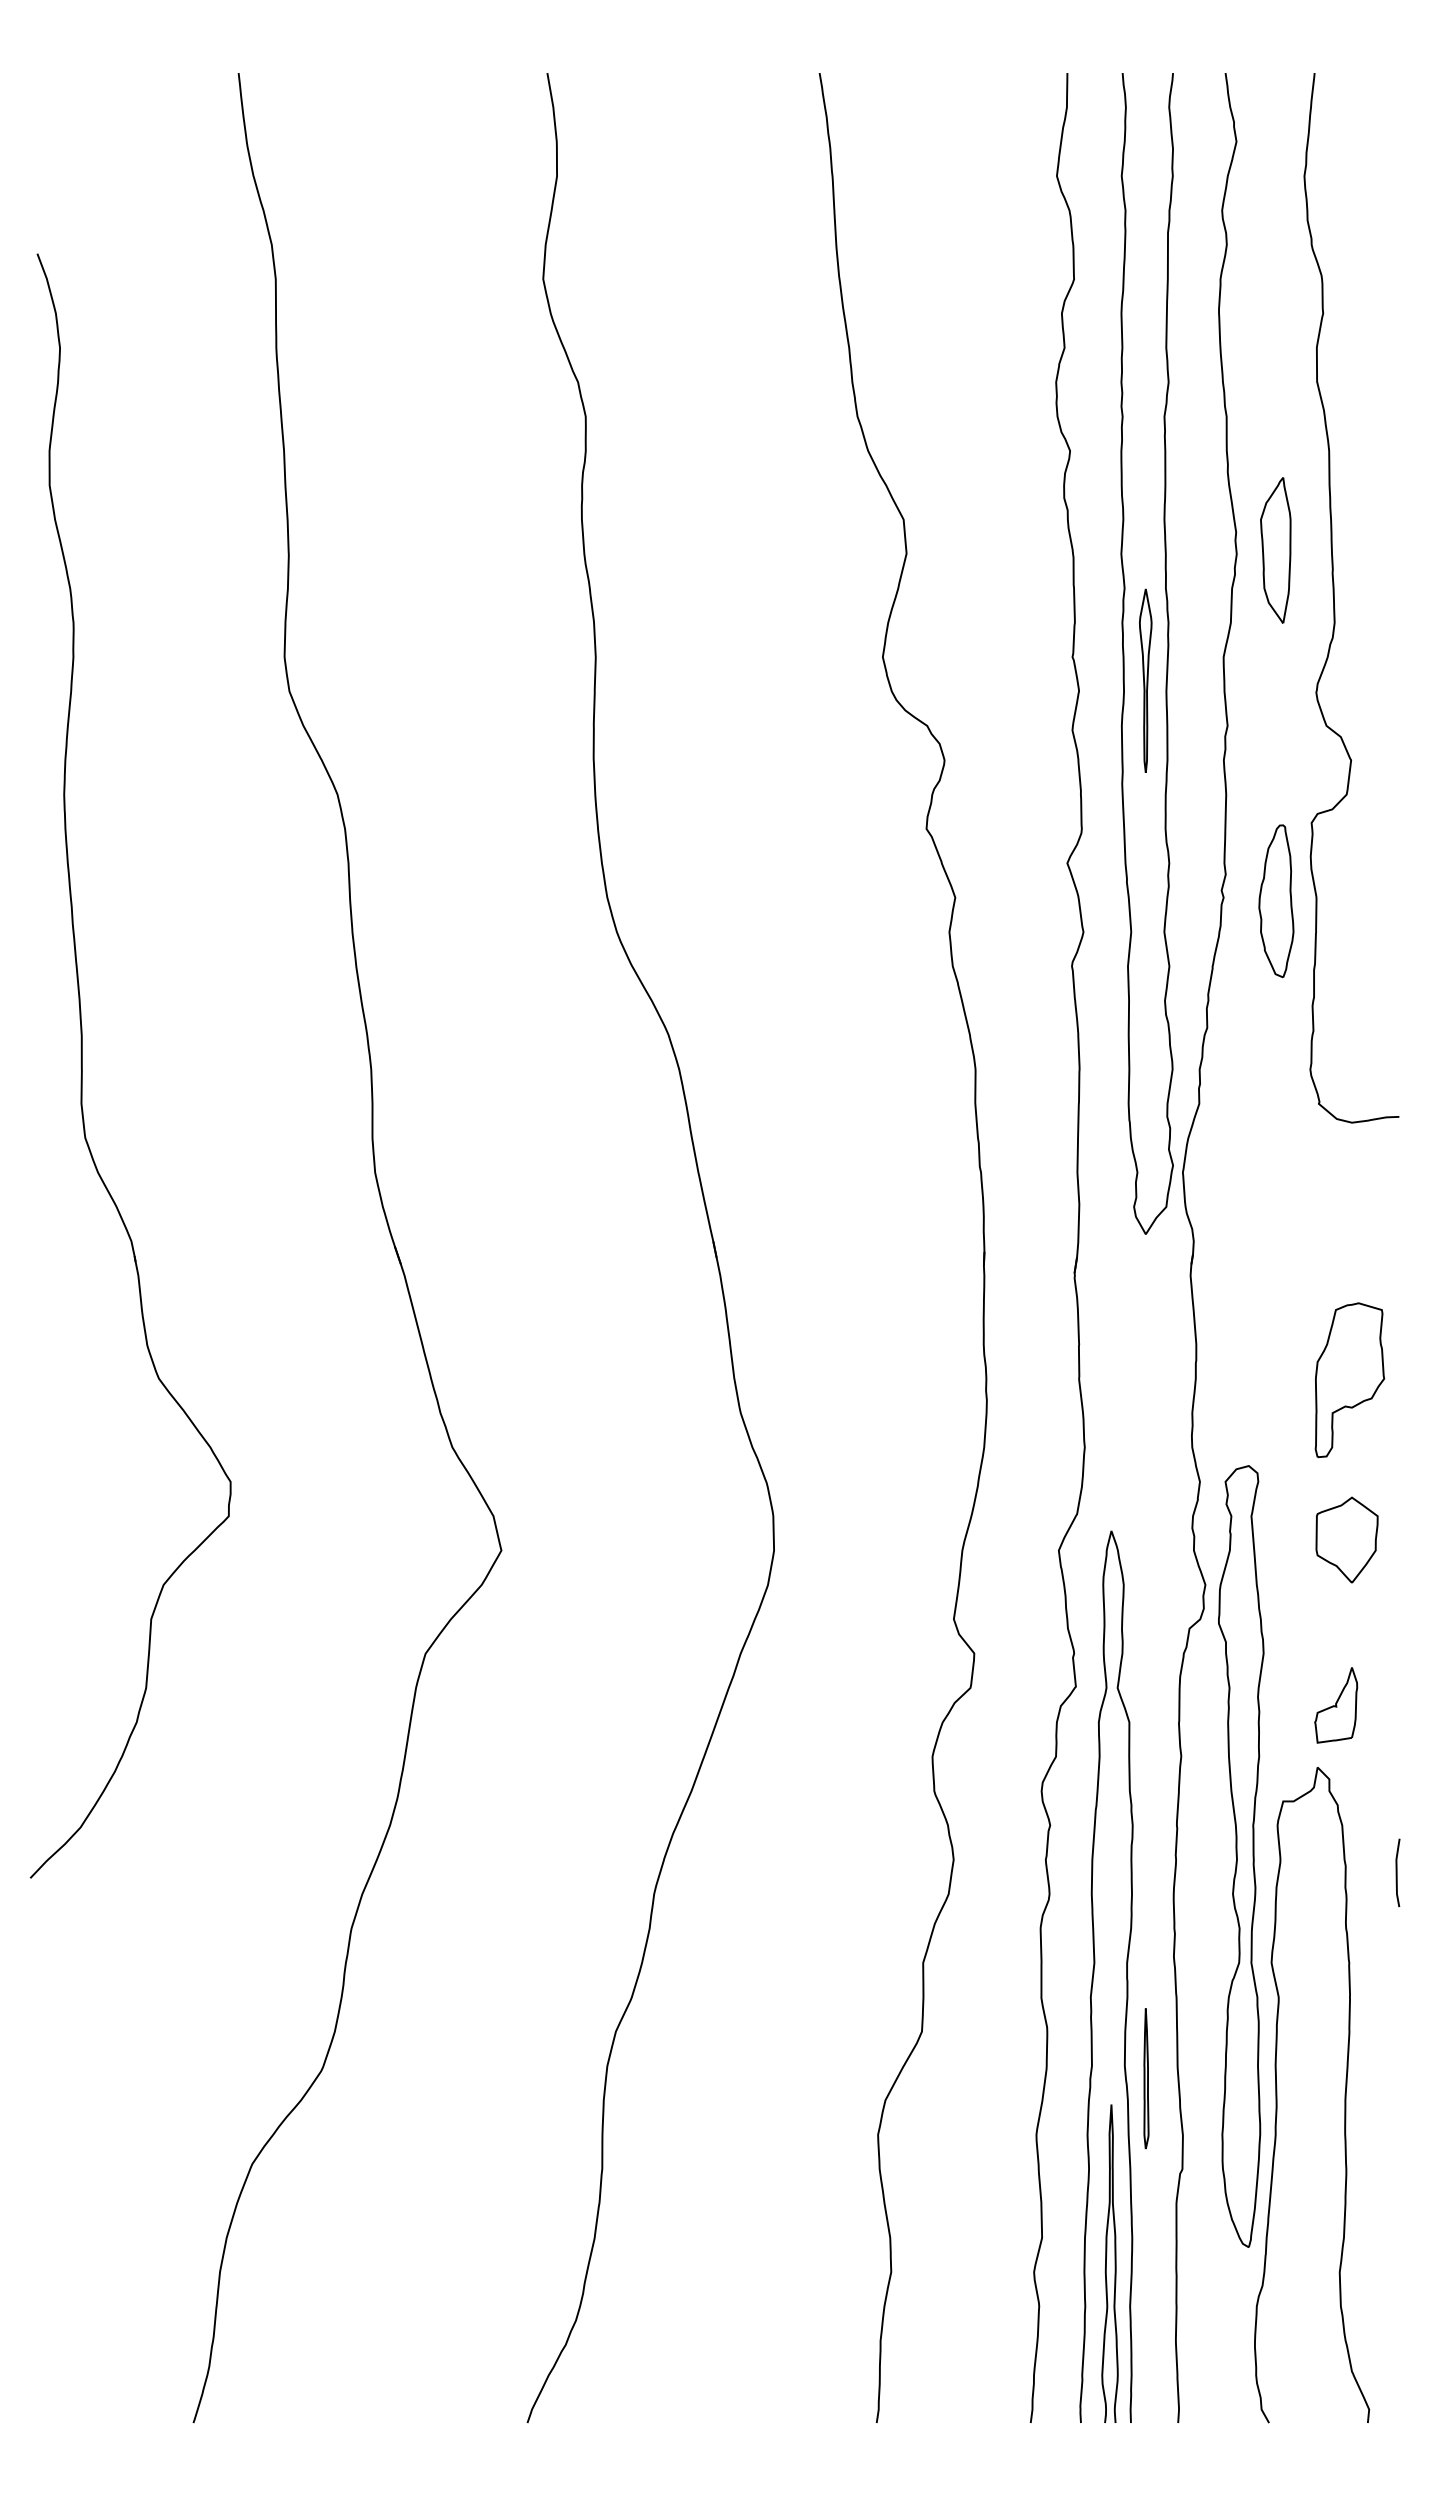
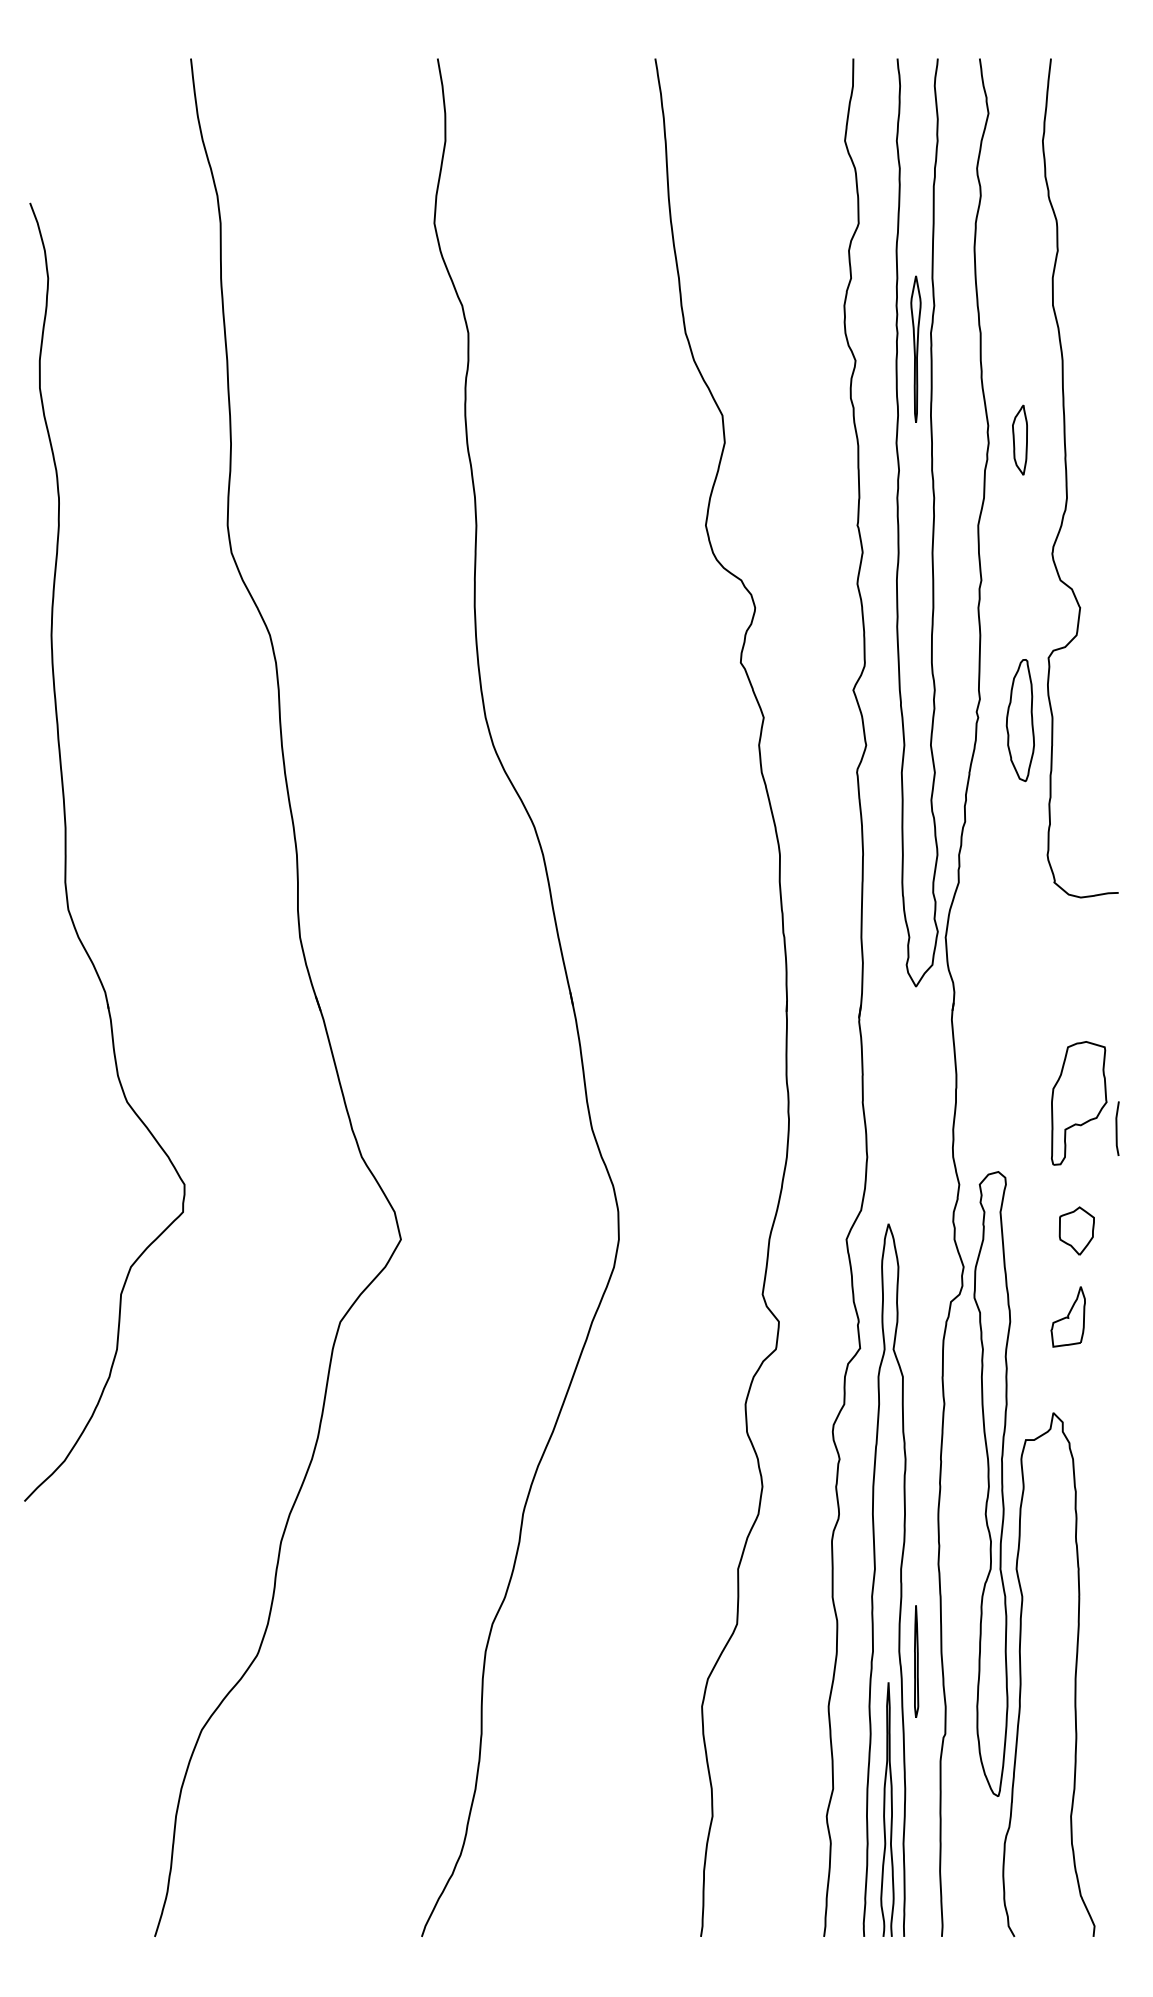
part: (1275, 550) -> (1019, 440), size x0.6
part: (1145, 680) -> (915, 349), moved
part: (1346, 1539) -> (1076, 1230), size x0.7
part: (1336, 1705) -> (1068, 1317), moved
curve: (1397, 1872) -> (1117, 1128), moved

